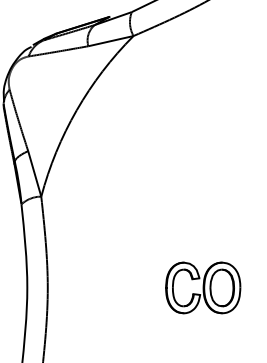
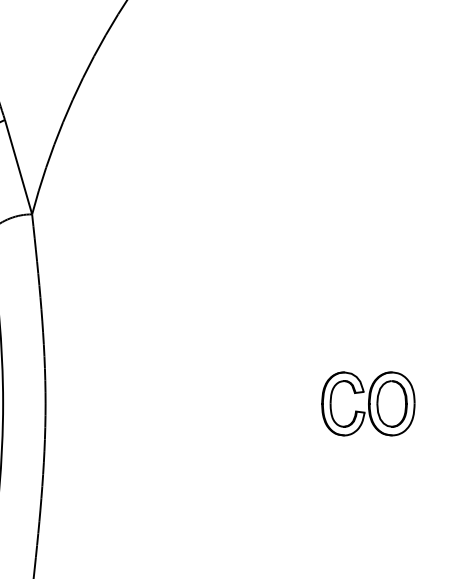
part: (203, 287) -> (368, 402), size x0.6

